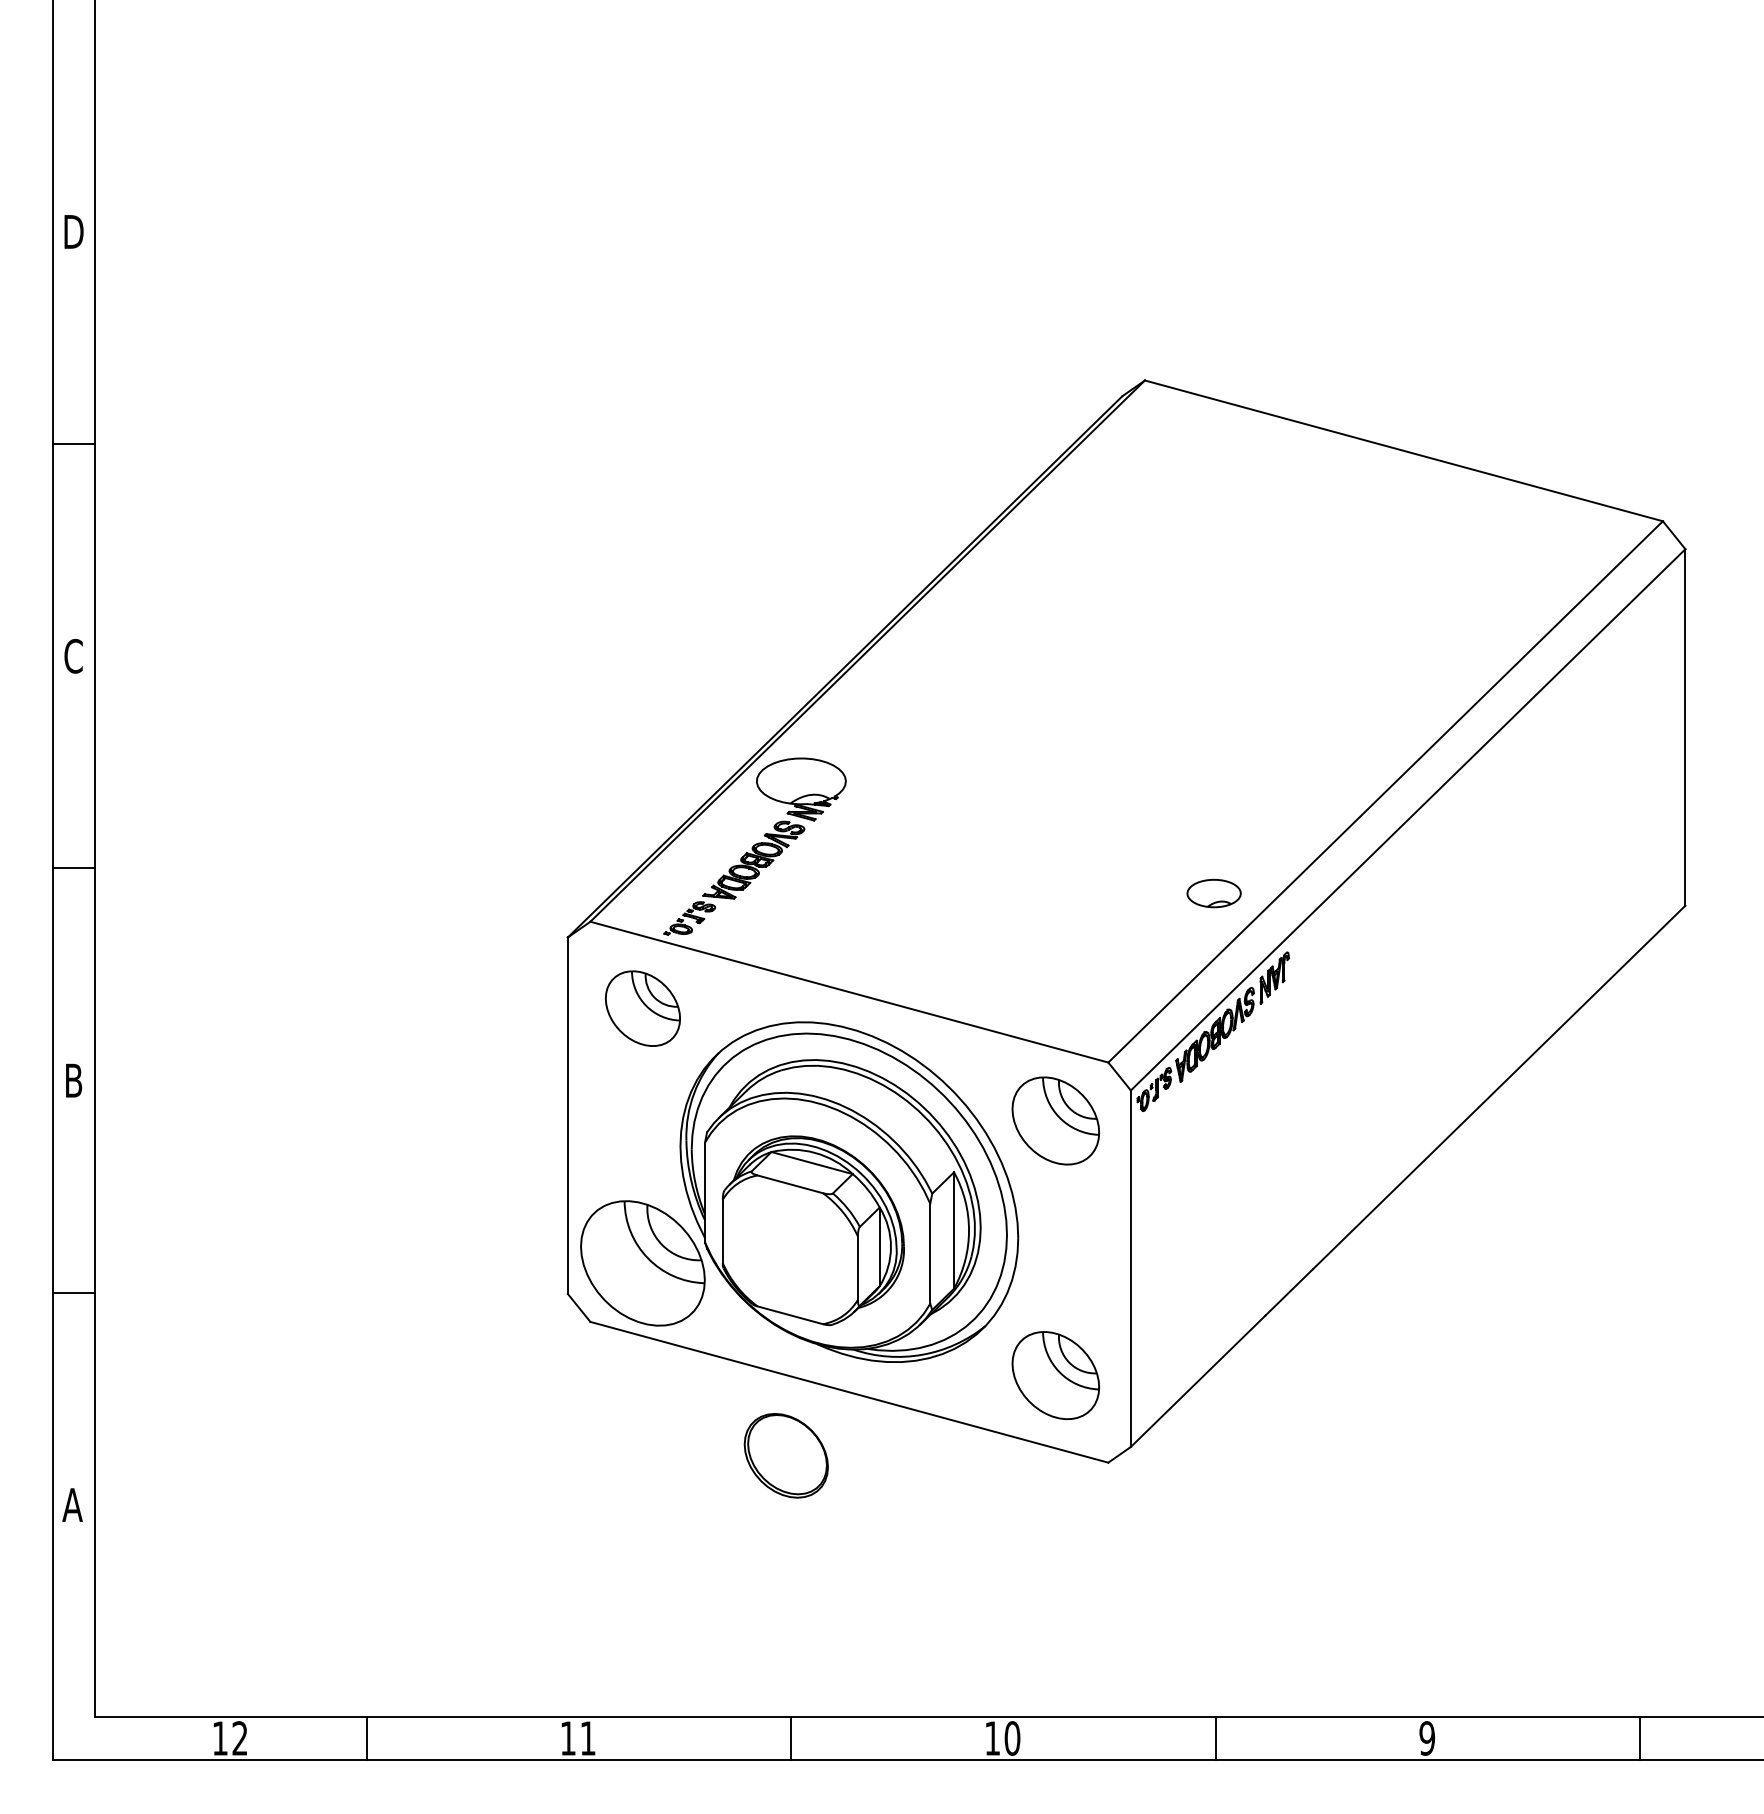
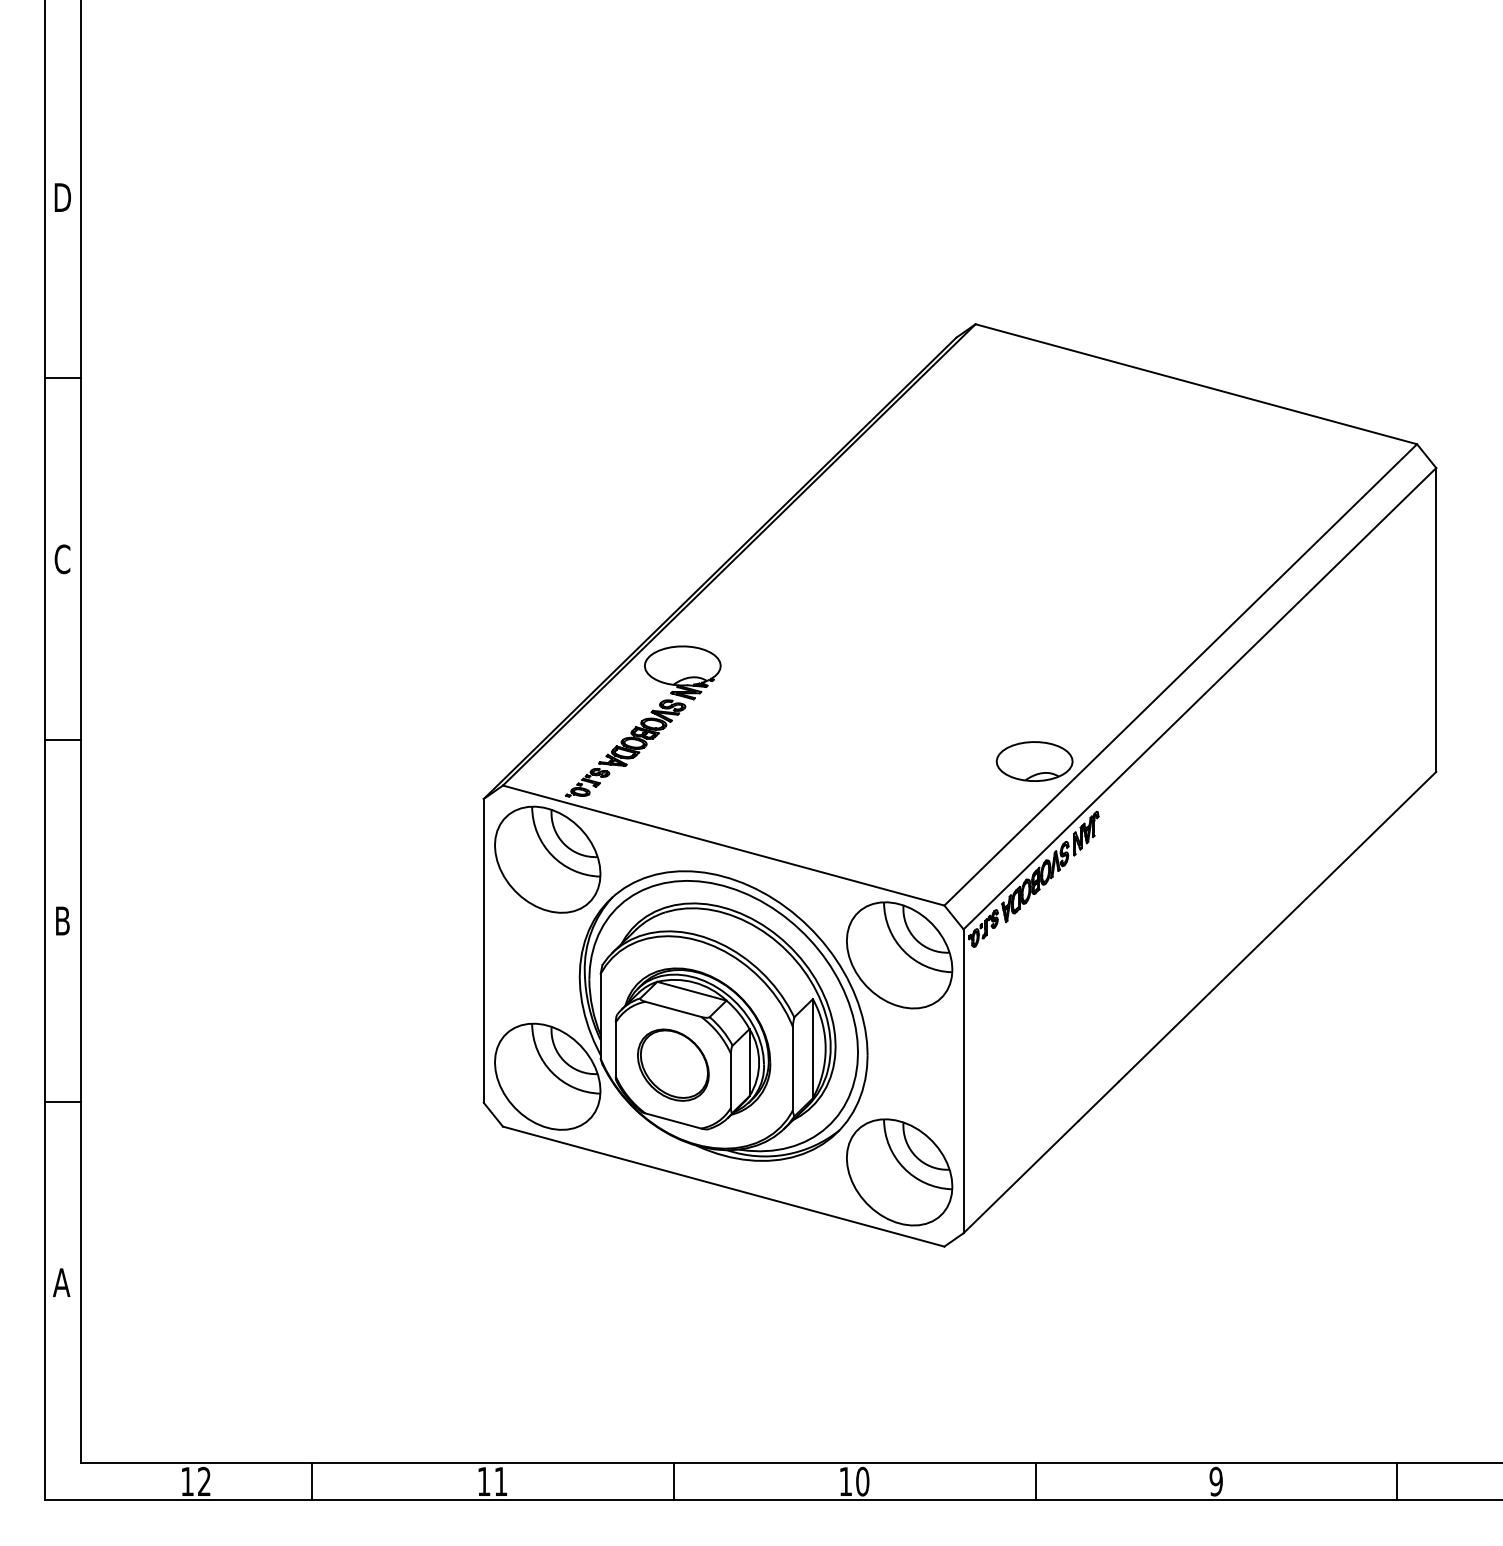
part: (1213, 893) -> (1034, 761), size x1.67
part: (642, 1008) -> (547, 859), size x1.67
part: (1055, 1120) -> (899, 954), size x1.43
part: (1055, 1375) -> (899, 1172), size x1.43
part: (785, 1455) -> (672, 1064), moved

